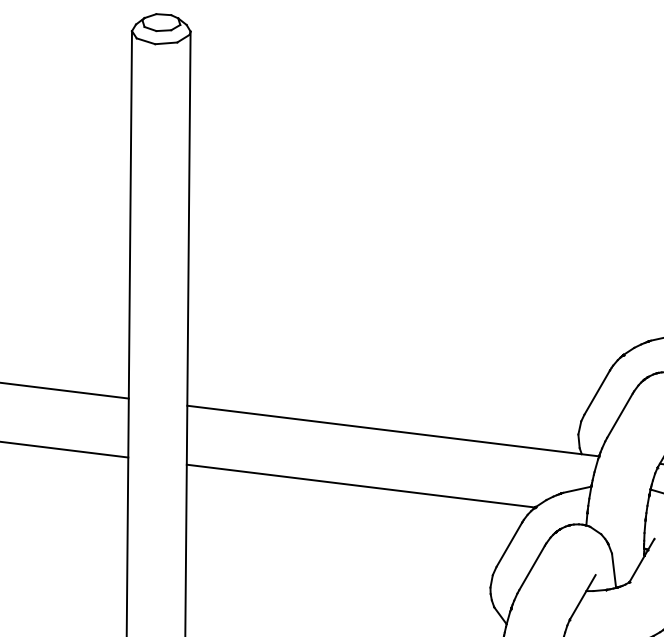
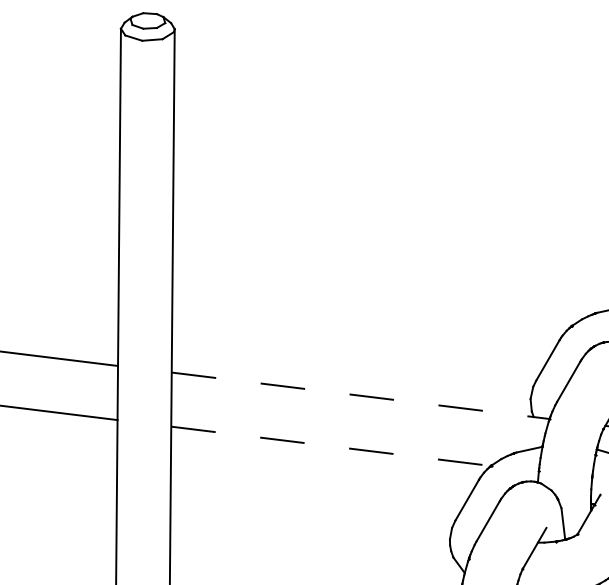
line: (393, 431) -> (360, 396), solid -> dashed
line: (361, 486) -> (331, 446), solid -> dashed

